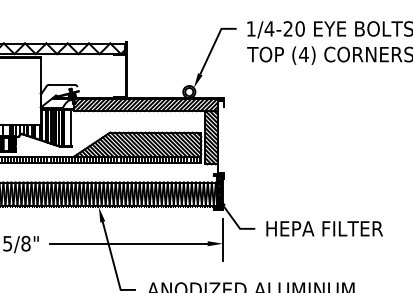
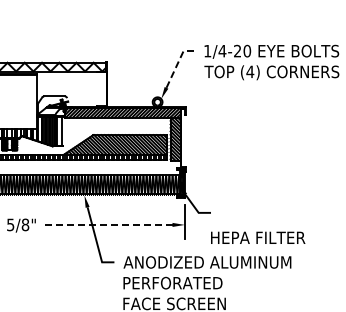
line: (215, 42) -> (178, 62), solid -> dashed
text: (325, 228) -> (258, 237), moved
line: (128, 243) -> (108, 224), solid -> dashed

